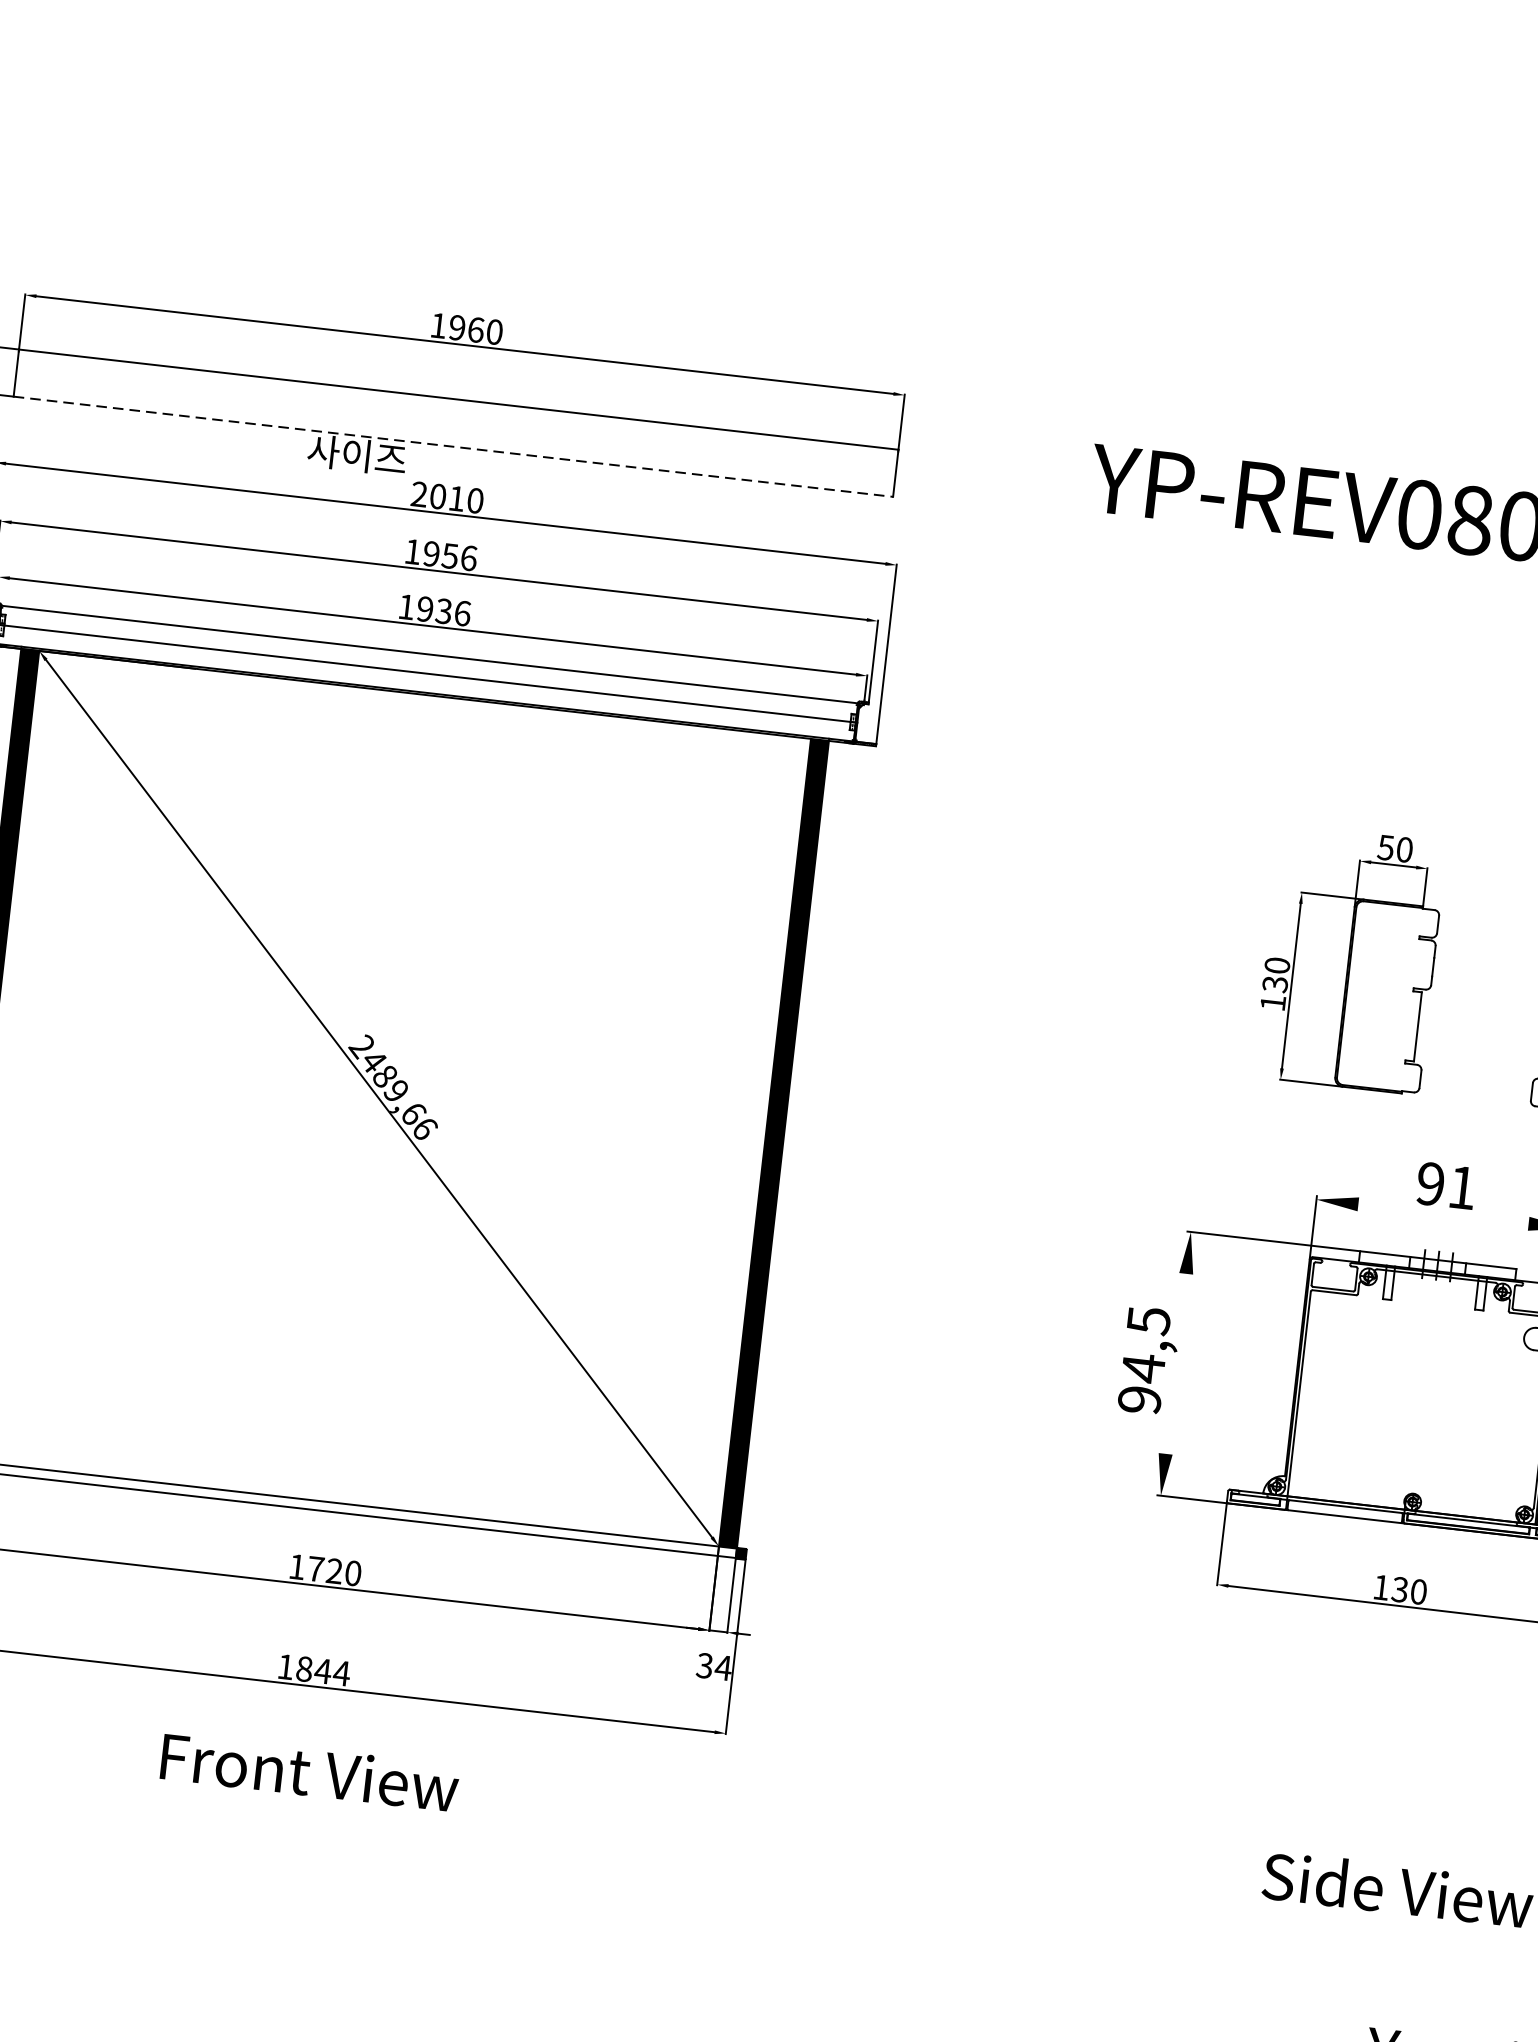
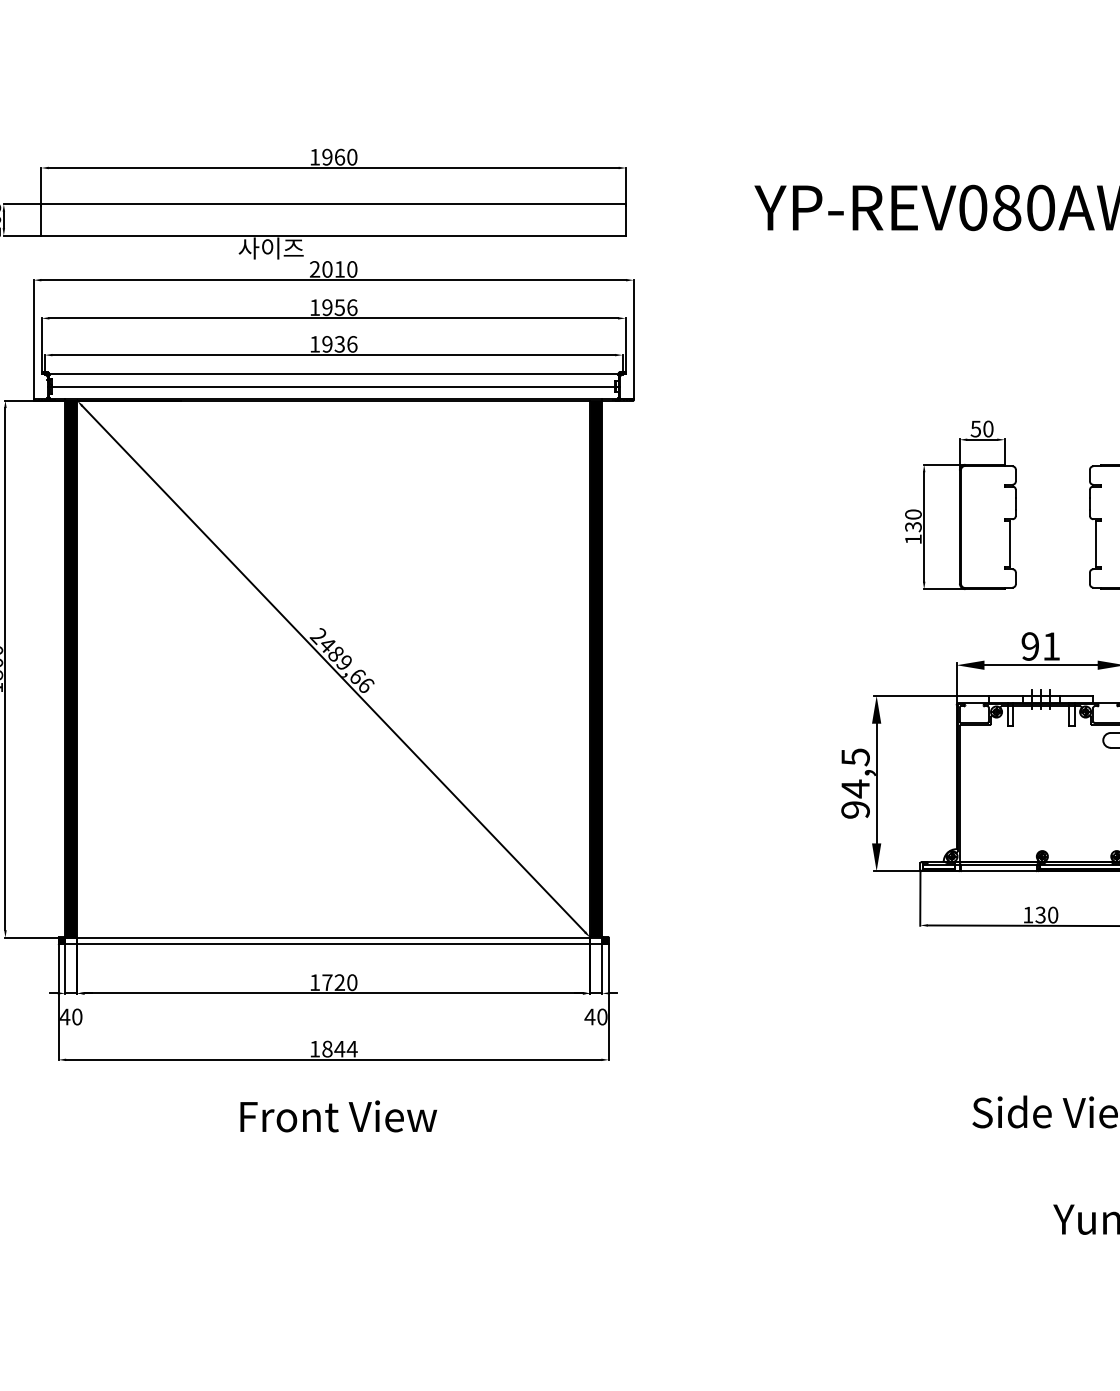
line: (454, 446) -> (334, 235), dashed -> solid
line: (1442, 1214) -> (1040, 665), added
line: (1175, 1363) -> (876, 783), added
text: (713, 1665) -> (595, 1016), 34 -> 40

